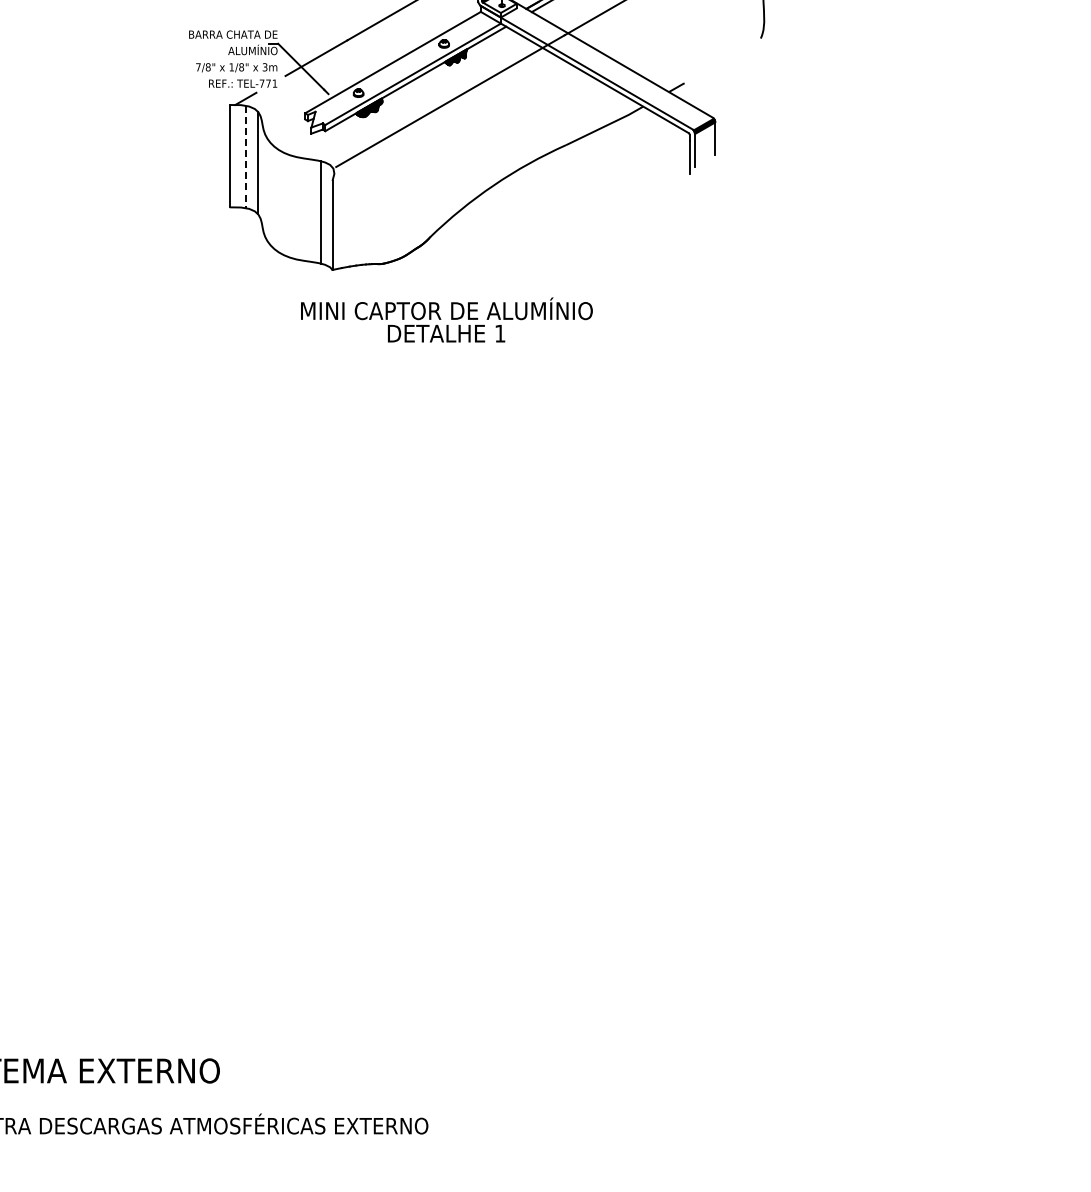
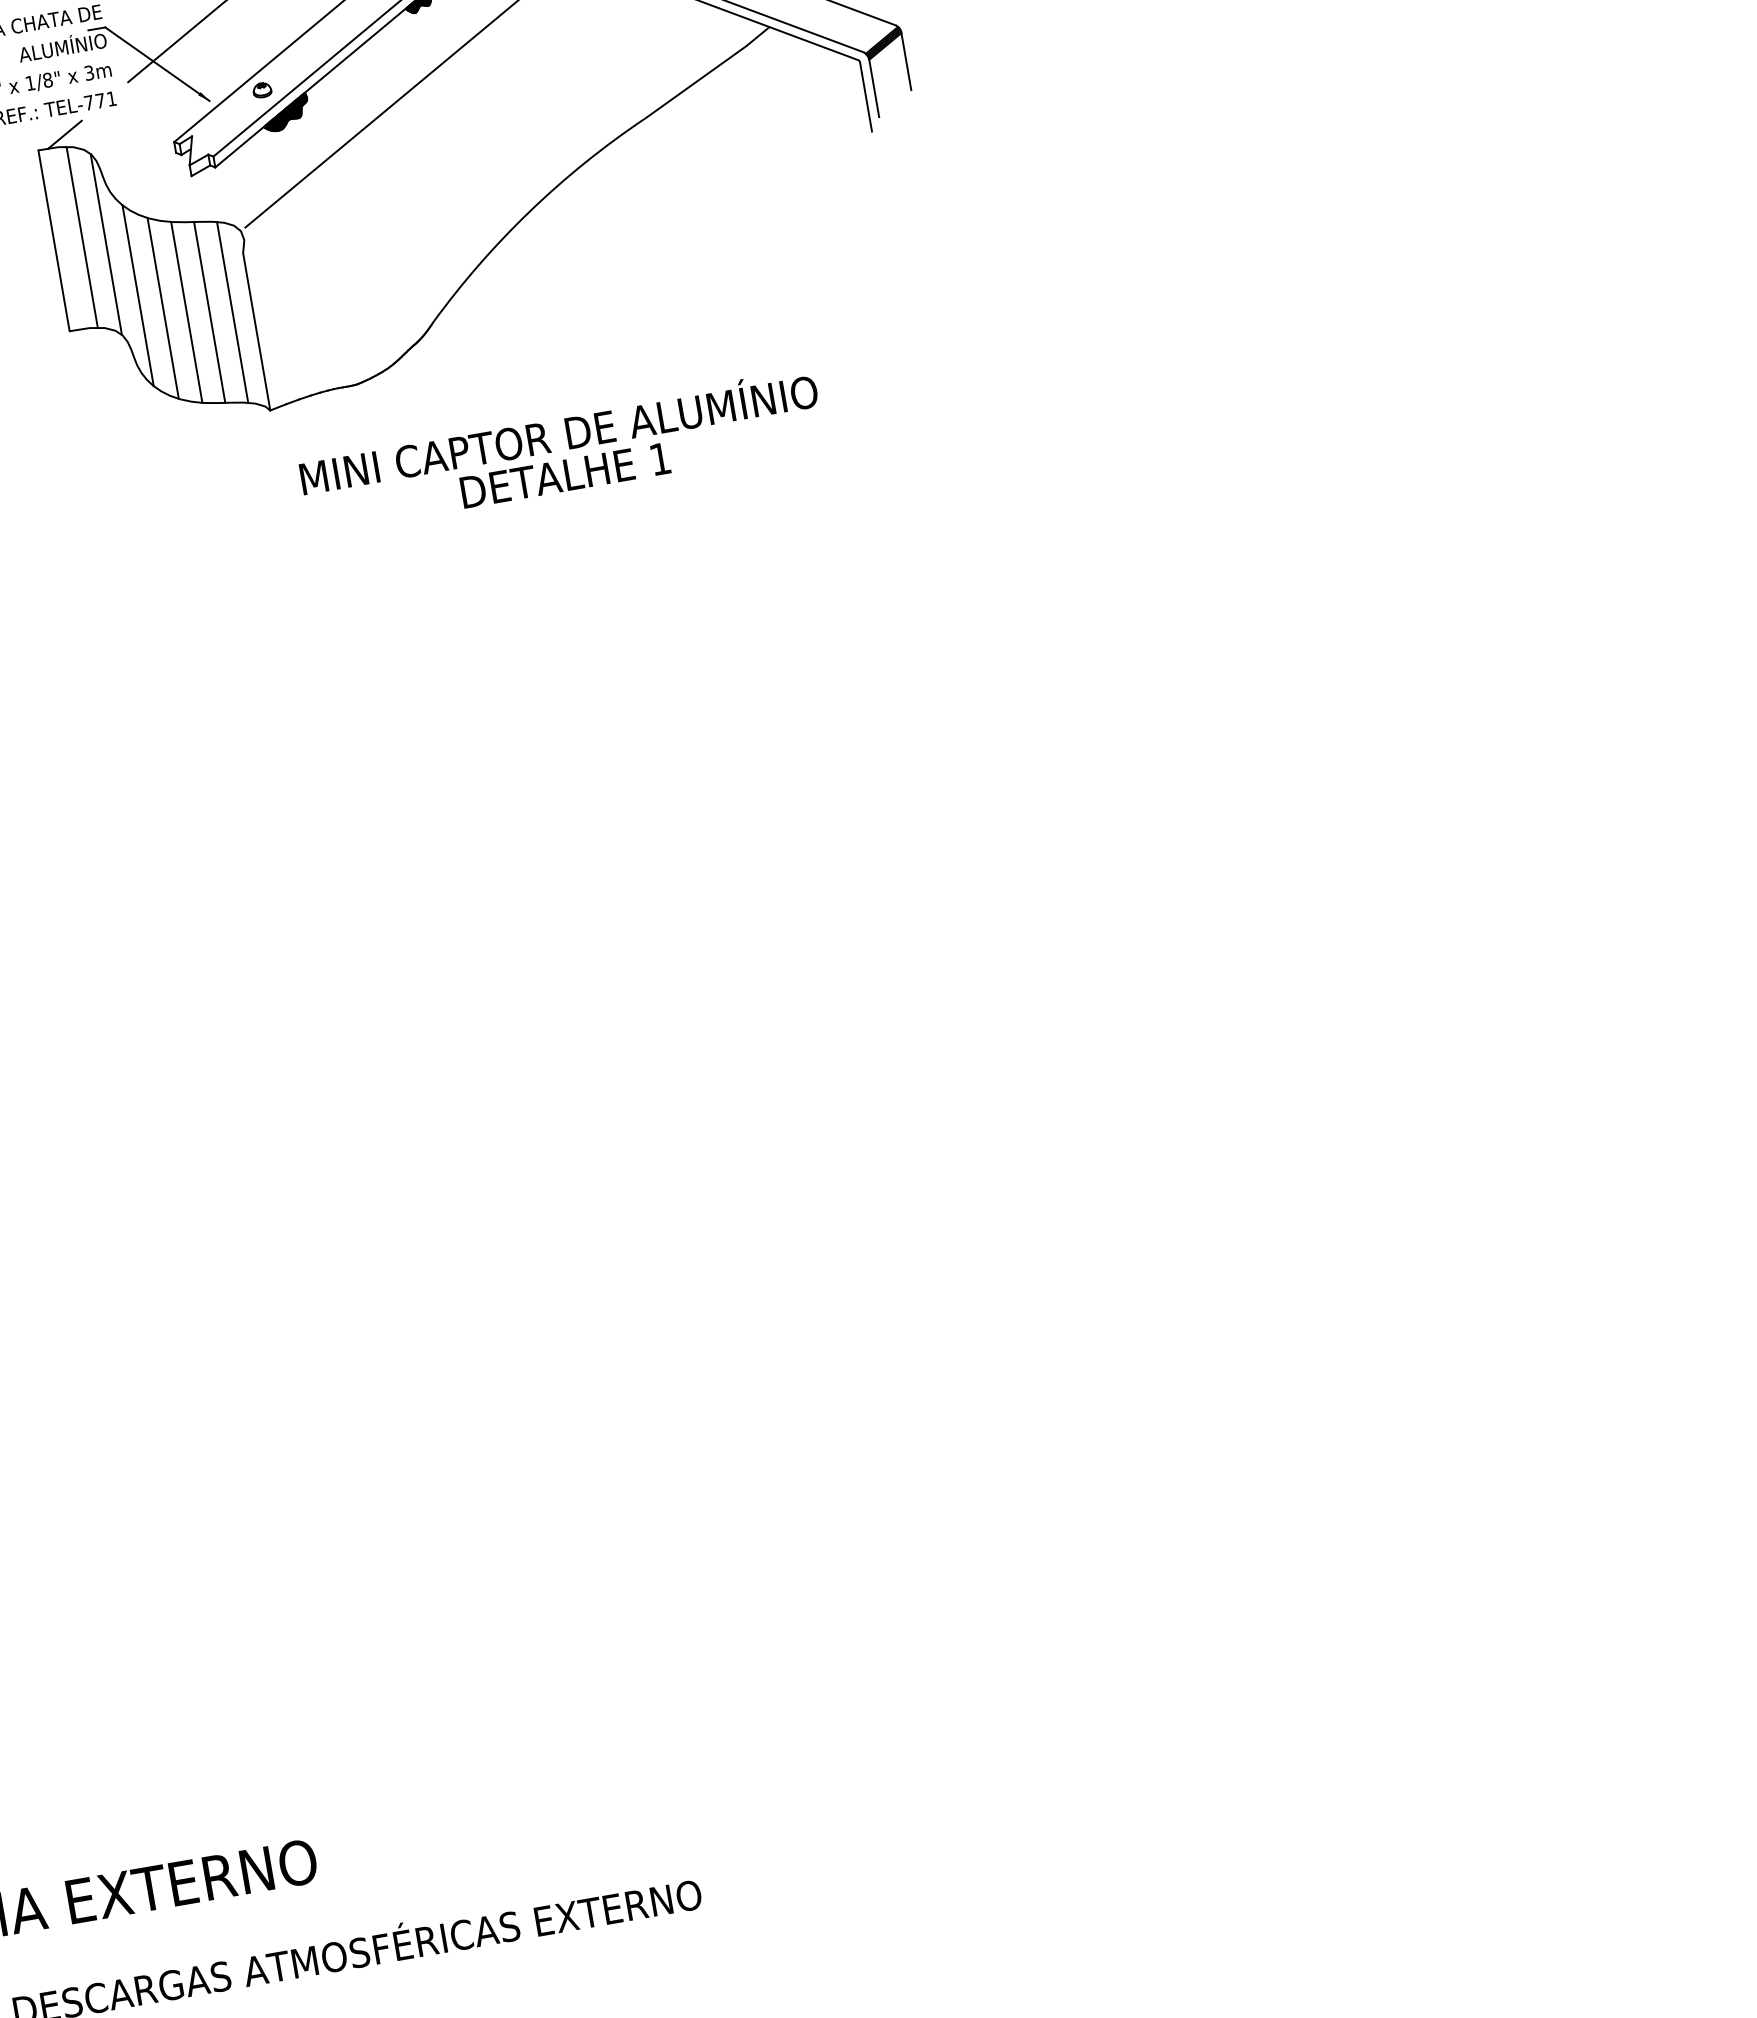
line: (245, 157) -> (82, 238), dashed -> solid
line: (270, 194) -> (137, 296), added
line: (283, 203) -> (163, 308), added
line: (295, 207) -> (185, 311), added
line: (308, 210) -> (209, 312), added
text: (446, 319) -> (561, 450), moved

